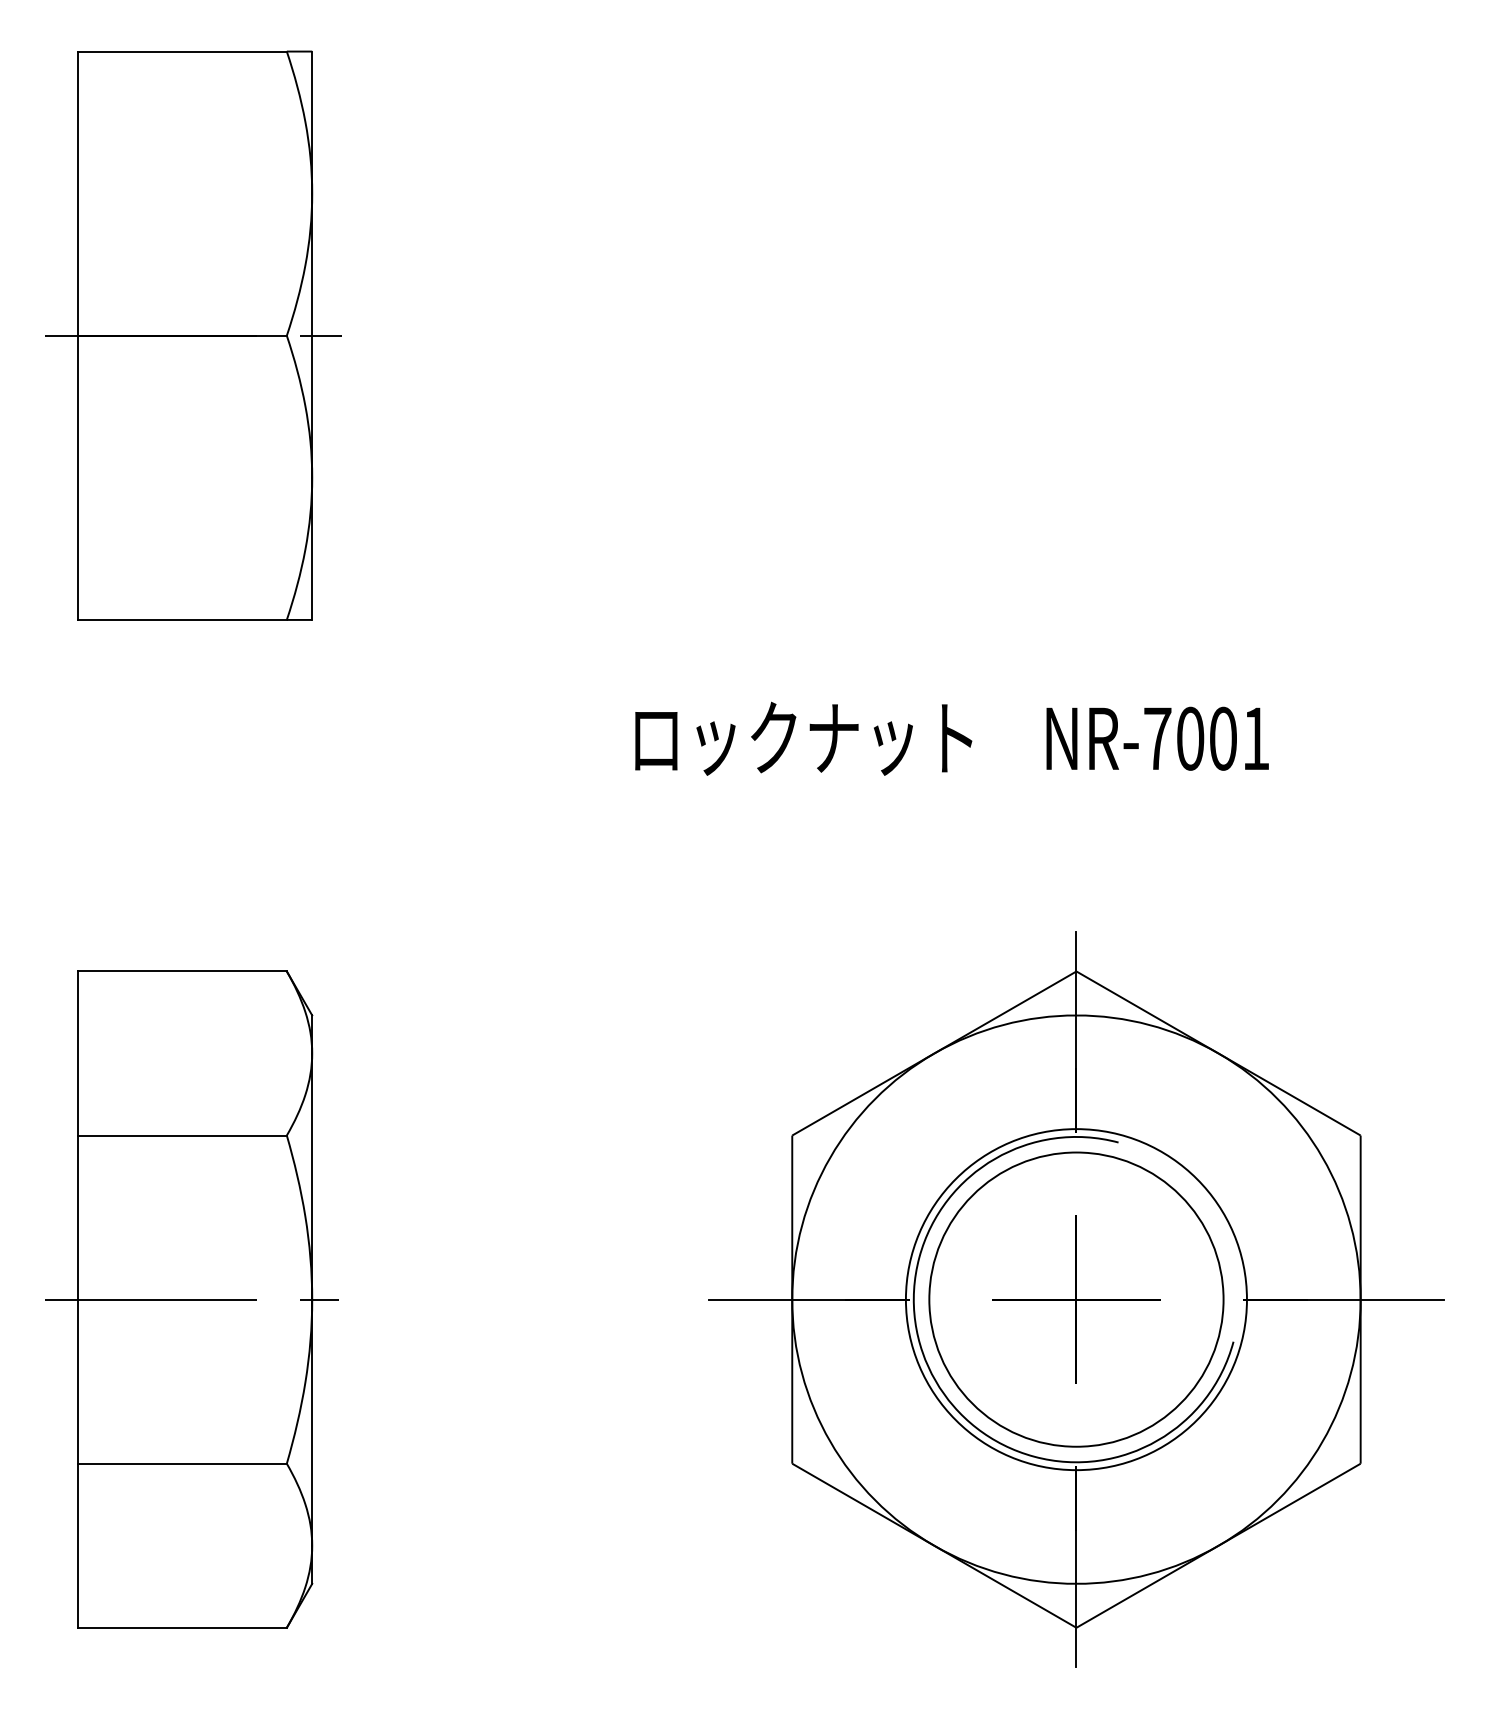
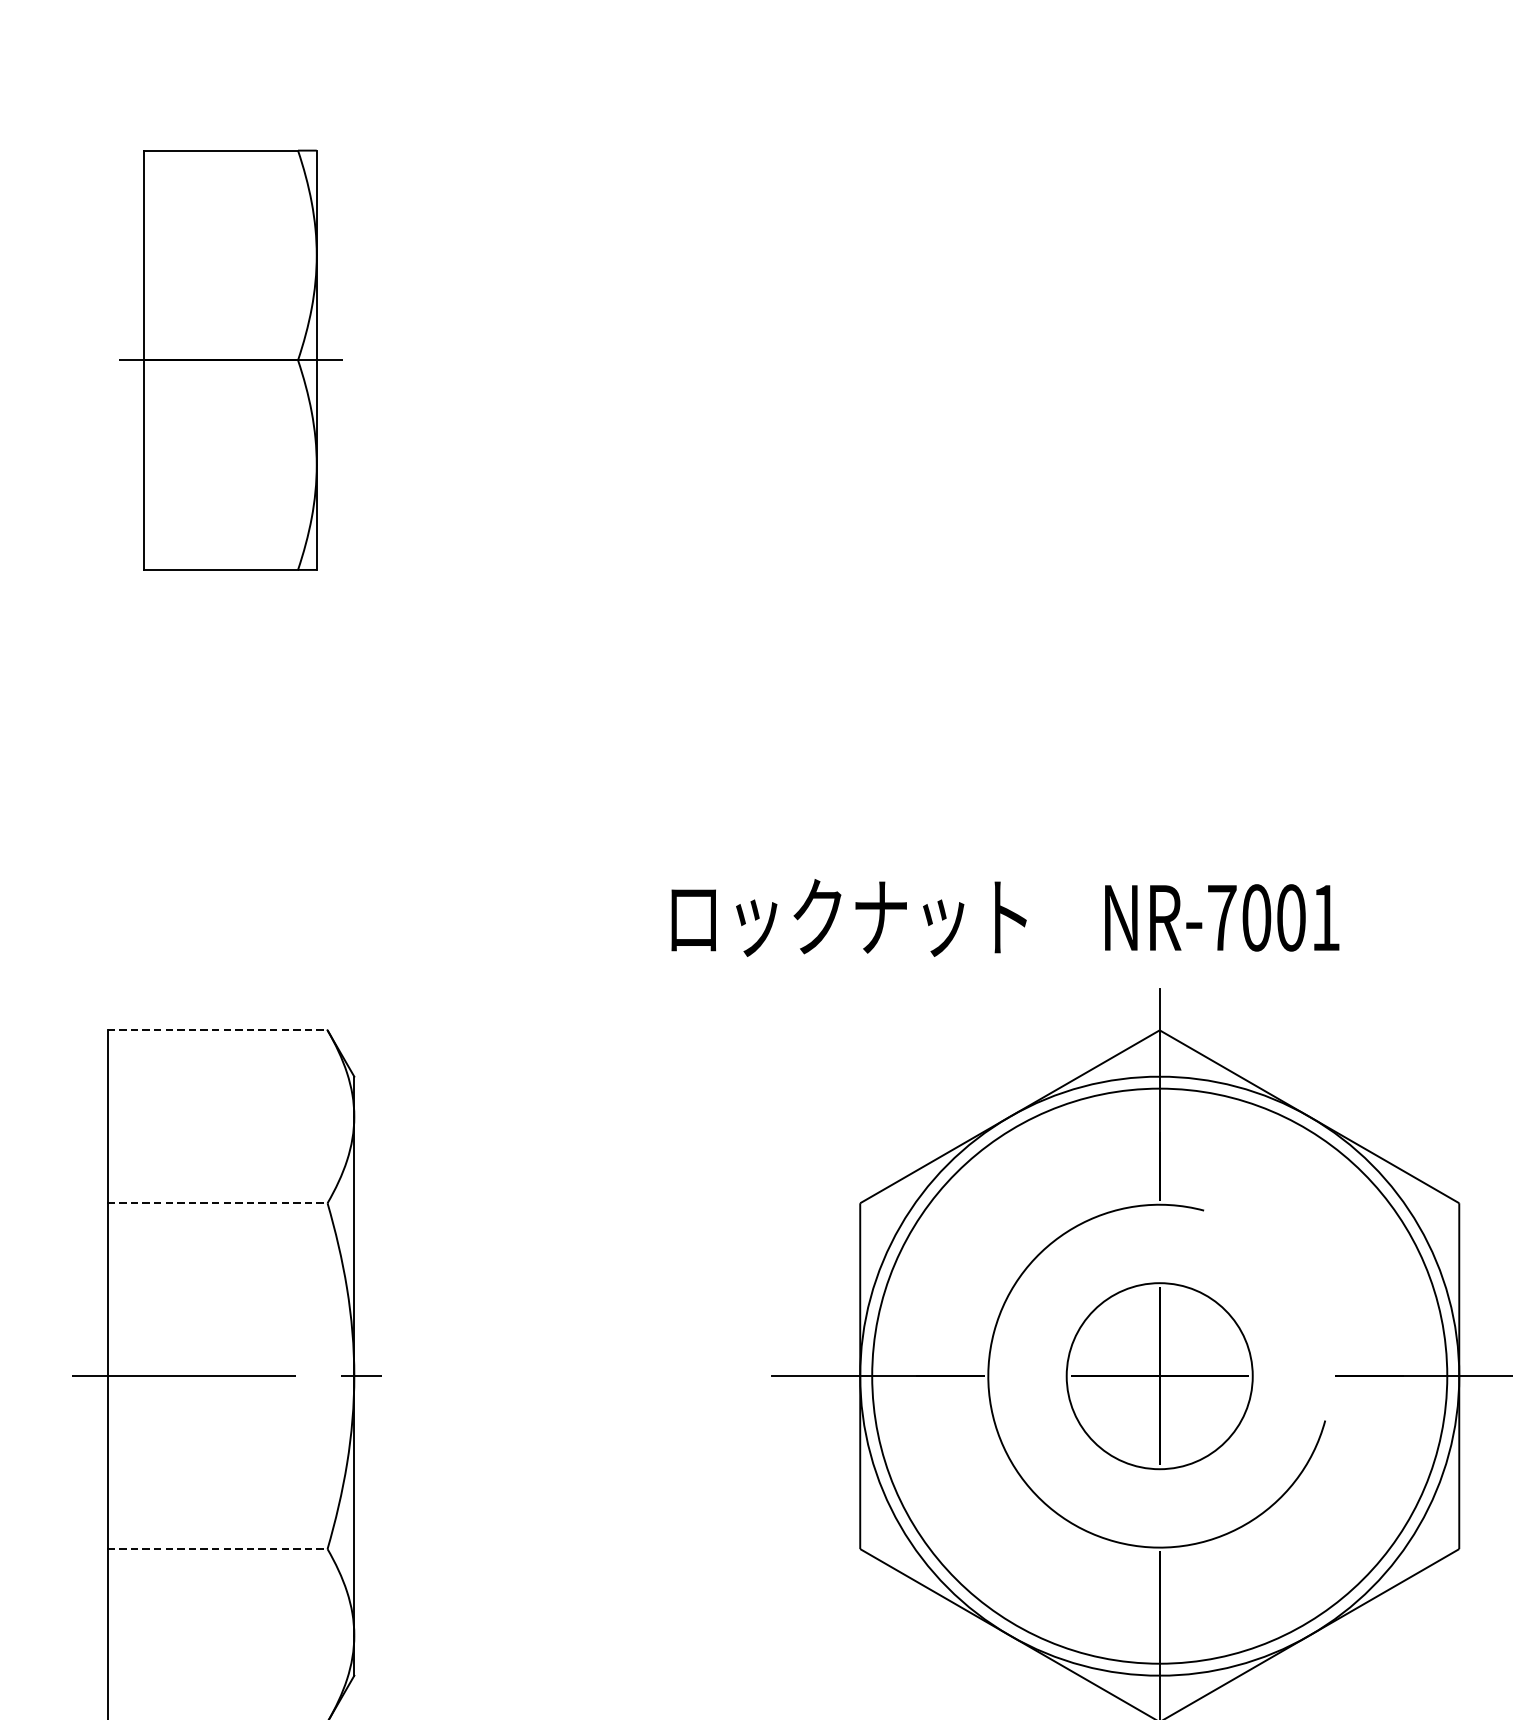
part: (193, 335) -> (229, 360), size x0.7
text: (951, 738) -> (1004, 917), moved
line: (183, 971) -> (218, 1030), solid -> dashed
line: (183, 1135) -> (218, 1203), solid -> dashed
circle: (1075, 1299) -> (1158, 1376), size x1.6
circle: (1076, 1299) -> (1159, 1376), size x0.6
line: (183, 1463) -> (218, 1548), solid -> dashed

